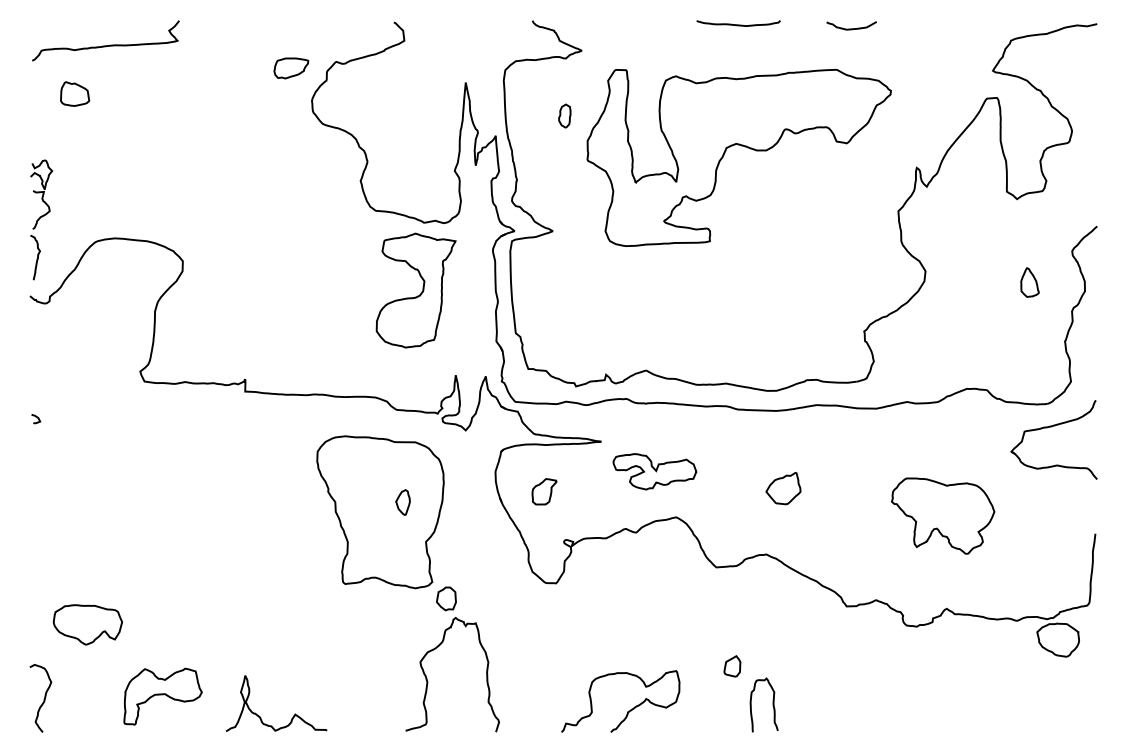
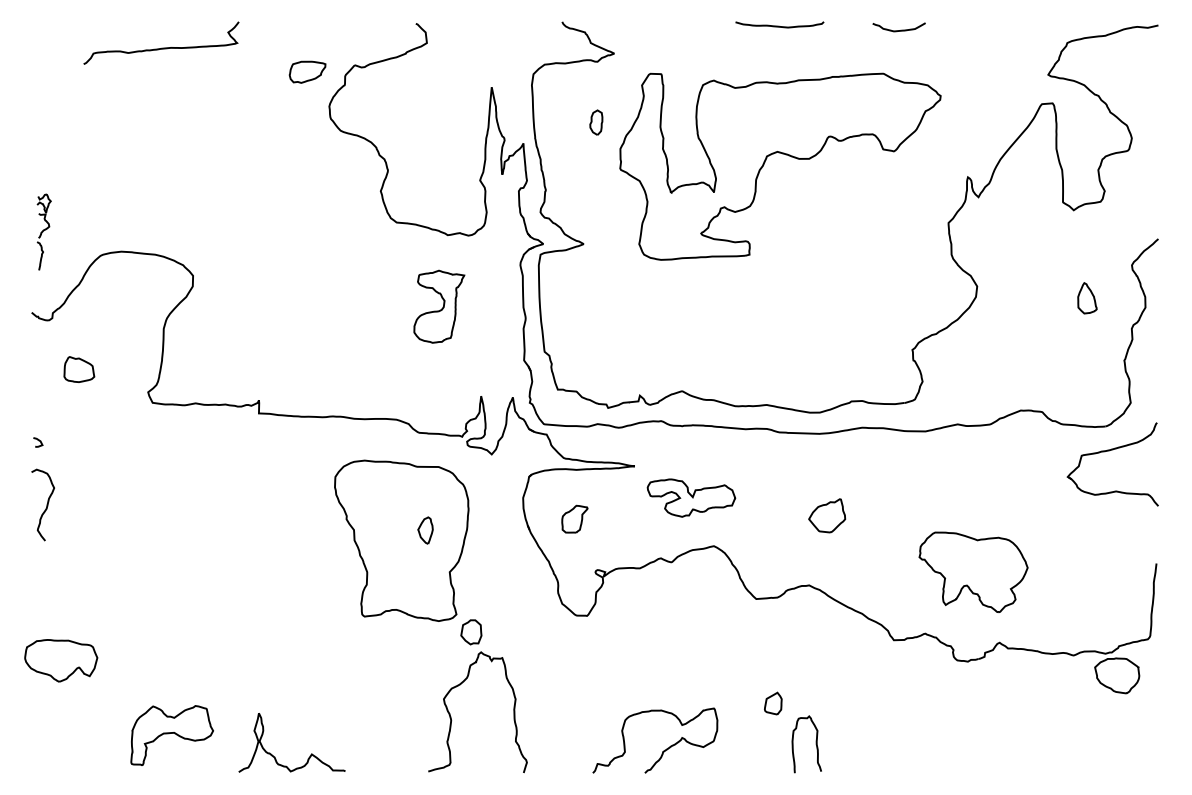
curve: (105, 45) -> (161, 48), moved
part: (75, 93) -> (79, 368), moved
part: (41, 219) -> (43, 231), size x0.6
part: (415, 290) -> (438, 306), size x0.6
part: (943, 515) -> (973, 571), moved
part: (87, 624) -> (60, 660), moved
curve: (43, 699) -> (45, 506), moved

